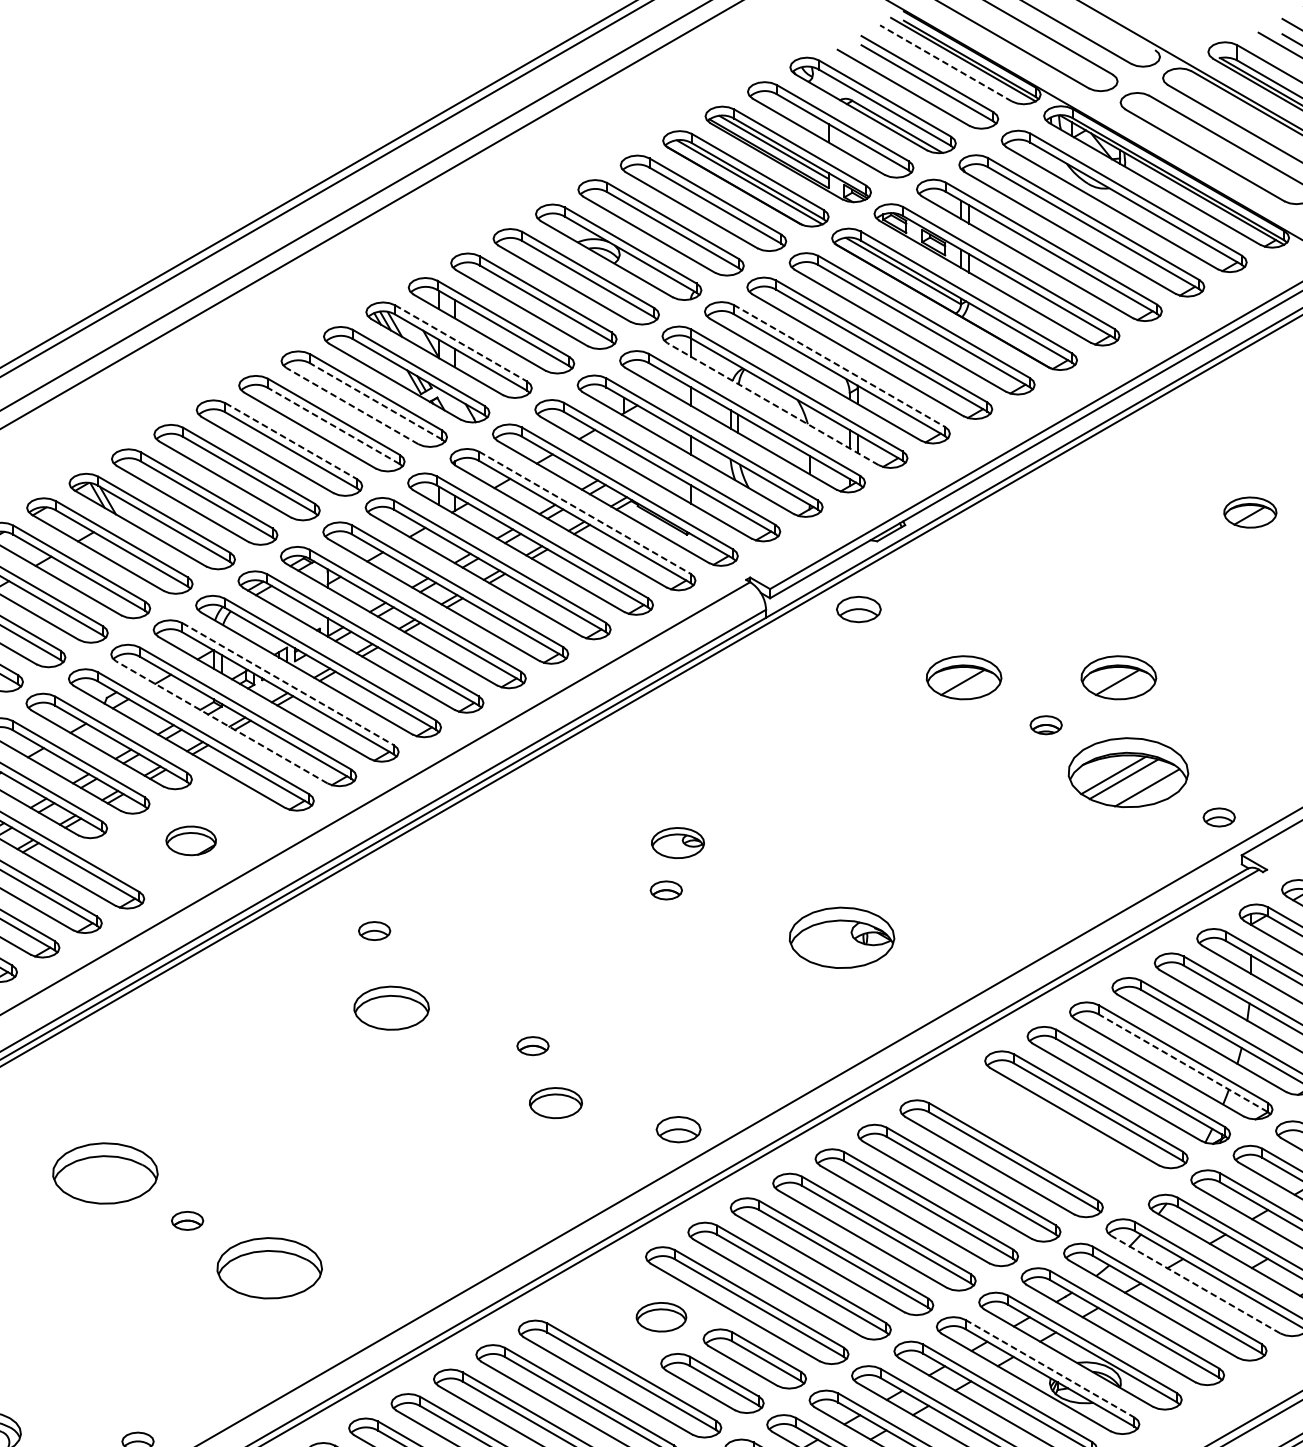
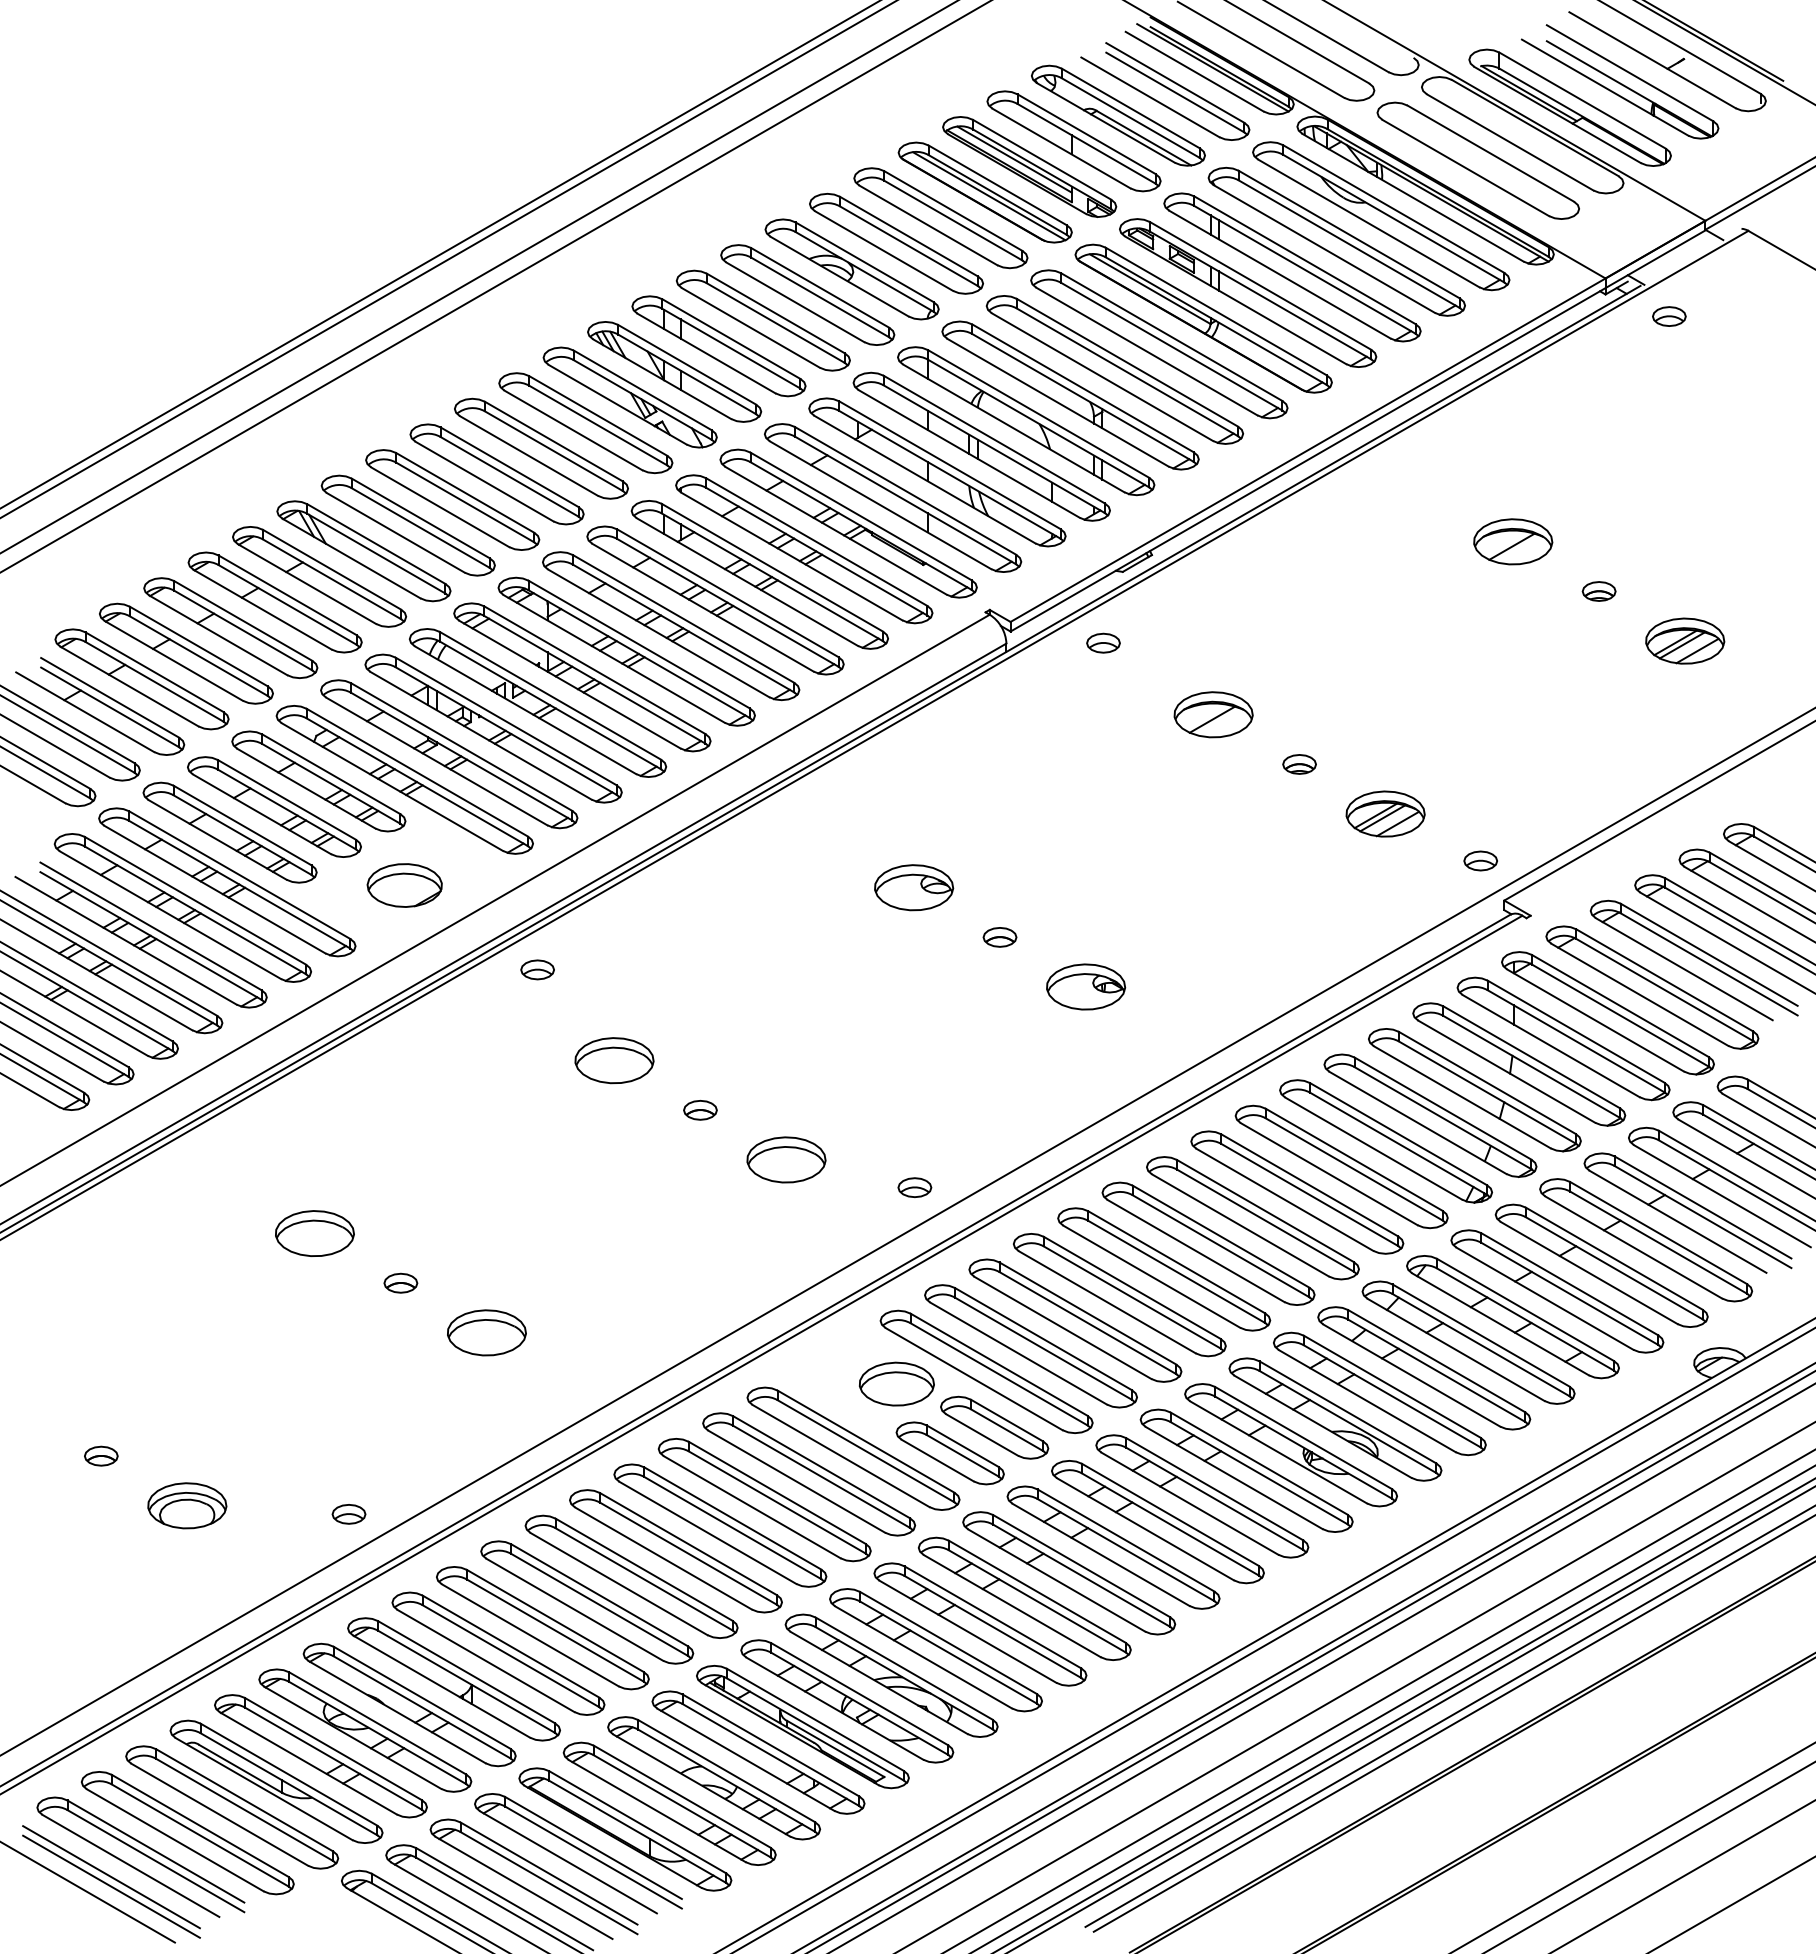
line: (945, 63) -> (1194, 71), dashed -> solid
line: (461, 343) -> (687, 364), dashed -> solid
line: (839, 366) -> (1083, 388), dashed -> solid
line: (376, 401) -> (598, 425), dashed -> solid
line: (772, 404) -> (1013, 428), dashed -> solid
line: (352, 406) -> (573, 430), dashed -> solid
line: (333, 426) -> (553, 451), dashed -> solid
line: (291, 441) -> (509, 467), dashed -> solid
part: (1250, 512) -> (1513, 541), size x1.43
line: (584, 513) -> (816, 542), dashed -> solid
part: (858, 608) -> (1103, 642), size x0.71
part: (1118, 677) -> (1375, 714), removed
line: (288, 684) -> (506, 721), dashed -> solid
line: (221, 722) -> (436, 761), dashed -> solid
part: (1128, 772) -> (1385, 813), size x0.62
part: (191, 840) -> (404, 885), size x1.43
part: (678, 842) -> (914, 887), size x1.43
part: (665, 890) -> (999, 937), moved
part: (374, 930) -> (537, 969), moved
part: (842, 937) -> (1086, 986), size x0.71
part: (533, 1046) -> (700, 1110), moved
line: (1182, 1062) -> (1442, 1117), dashed -> solid
part: (555, 1102) -> (786, 1159), size x1.43
part: (678, 1129) -> (914, 1187), size x0.71
part: (1044, 1134) -> (1297, 1192), added
part: (105, 1173) -> (314, 1233), size x0.71
part: (269, 1267) -> (486, 1332), size x0.71
line: (1195, 1284) -> (1455, 1349), dashed -> solid
part: (661, 1316) -> (896, 1383), size x1.43
line: (1050, 1369) -> (1304, 1438), dashed -> solid

